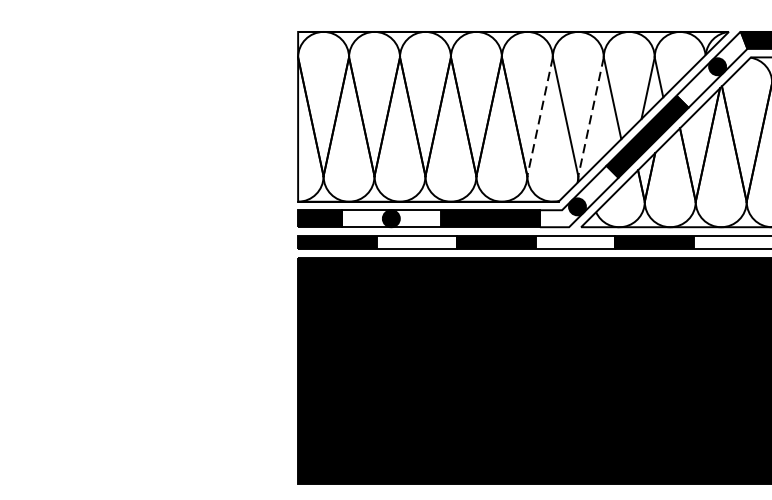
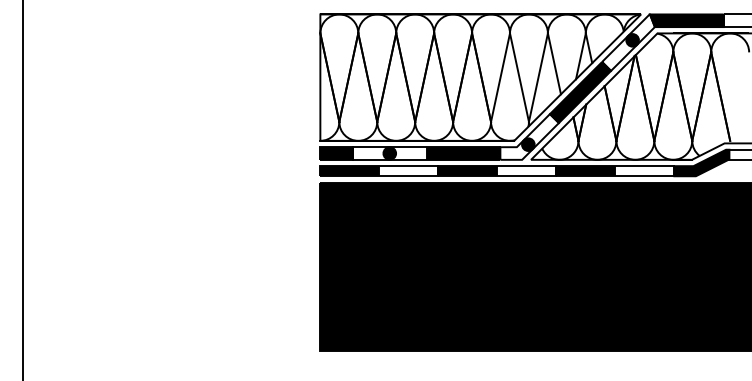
line: (540, 117) -> (500, 78), dashed -> solid
line: (591, 117) -> (538, 78), dashed -> solid

